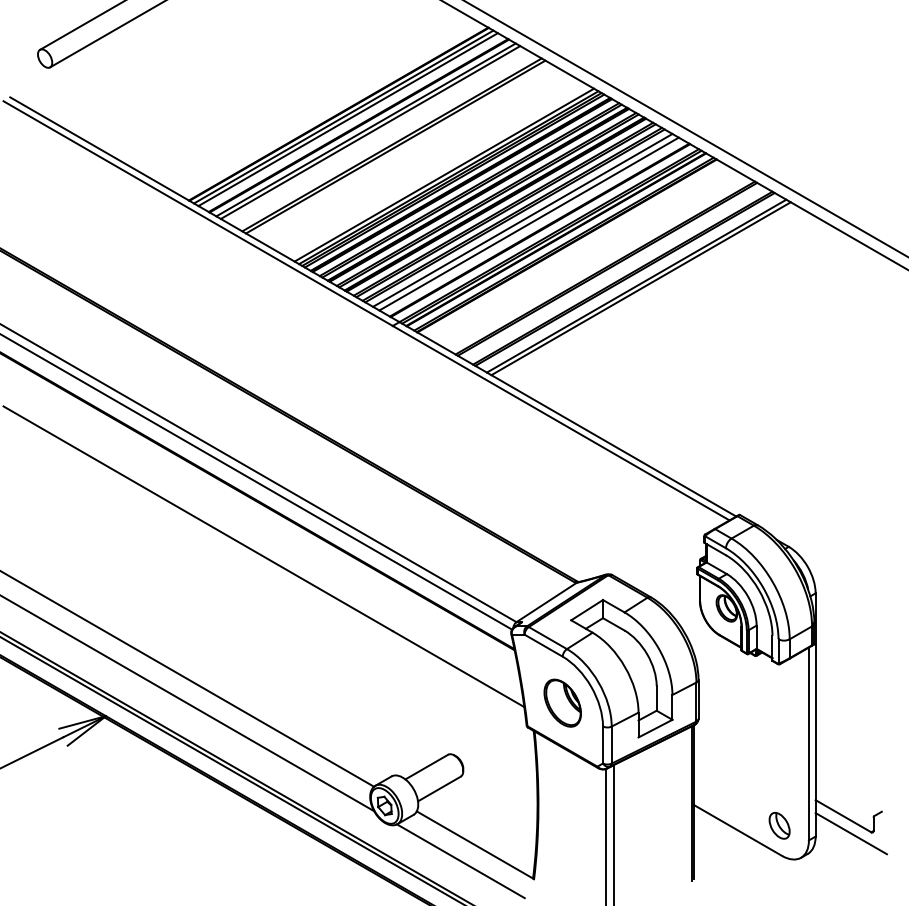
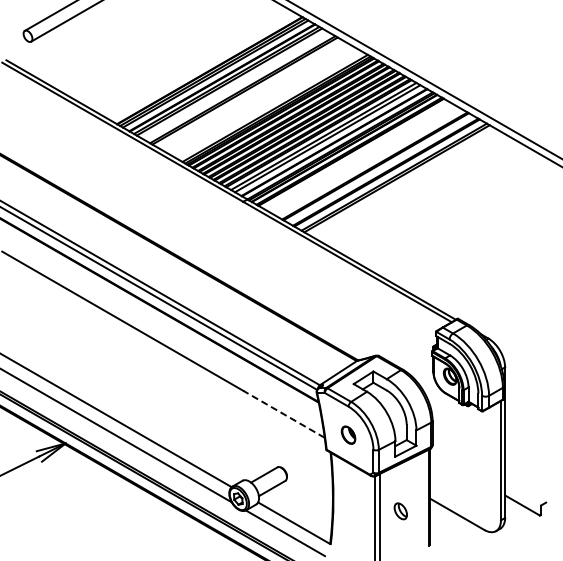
line: (457, 669) -> (283, 414), solid -> dashed
part: (562, 701) -> (348, 434), size x0.6
part: (779, 826) -> (400, 511), moved
line: (851, 832) -> (527, 515), removed

